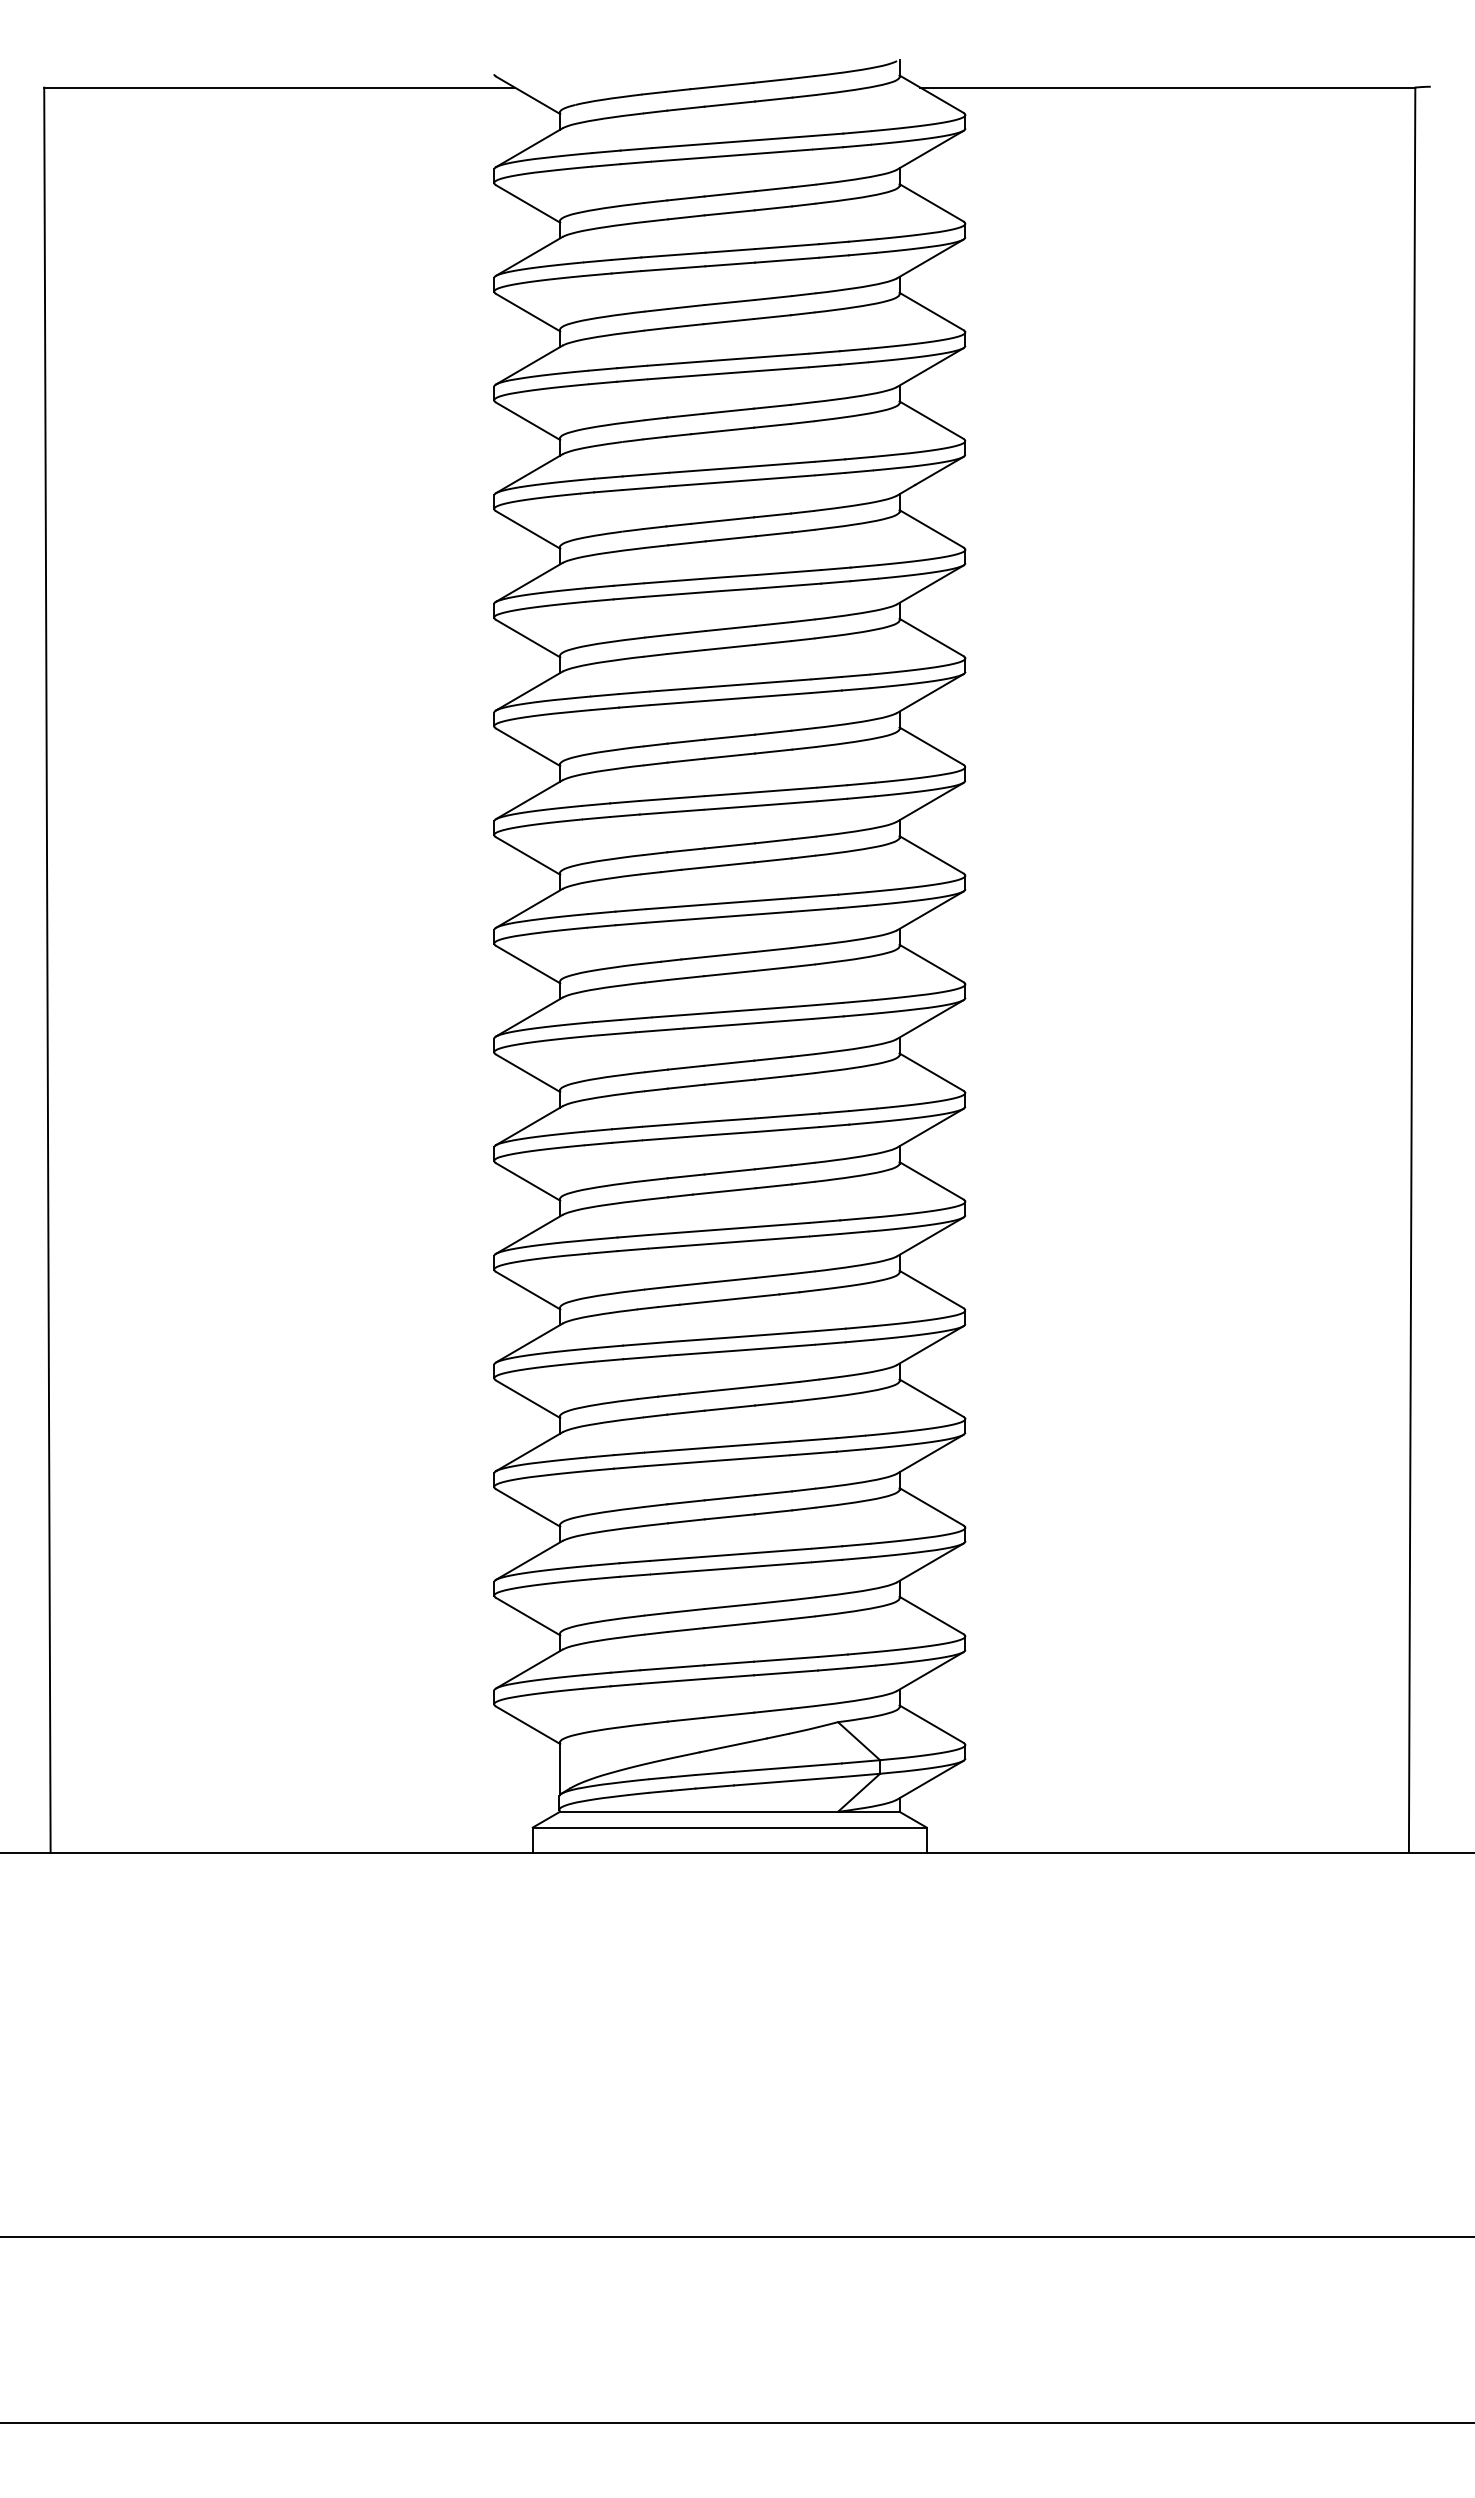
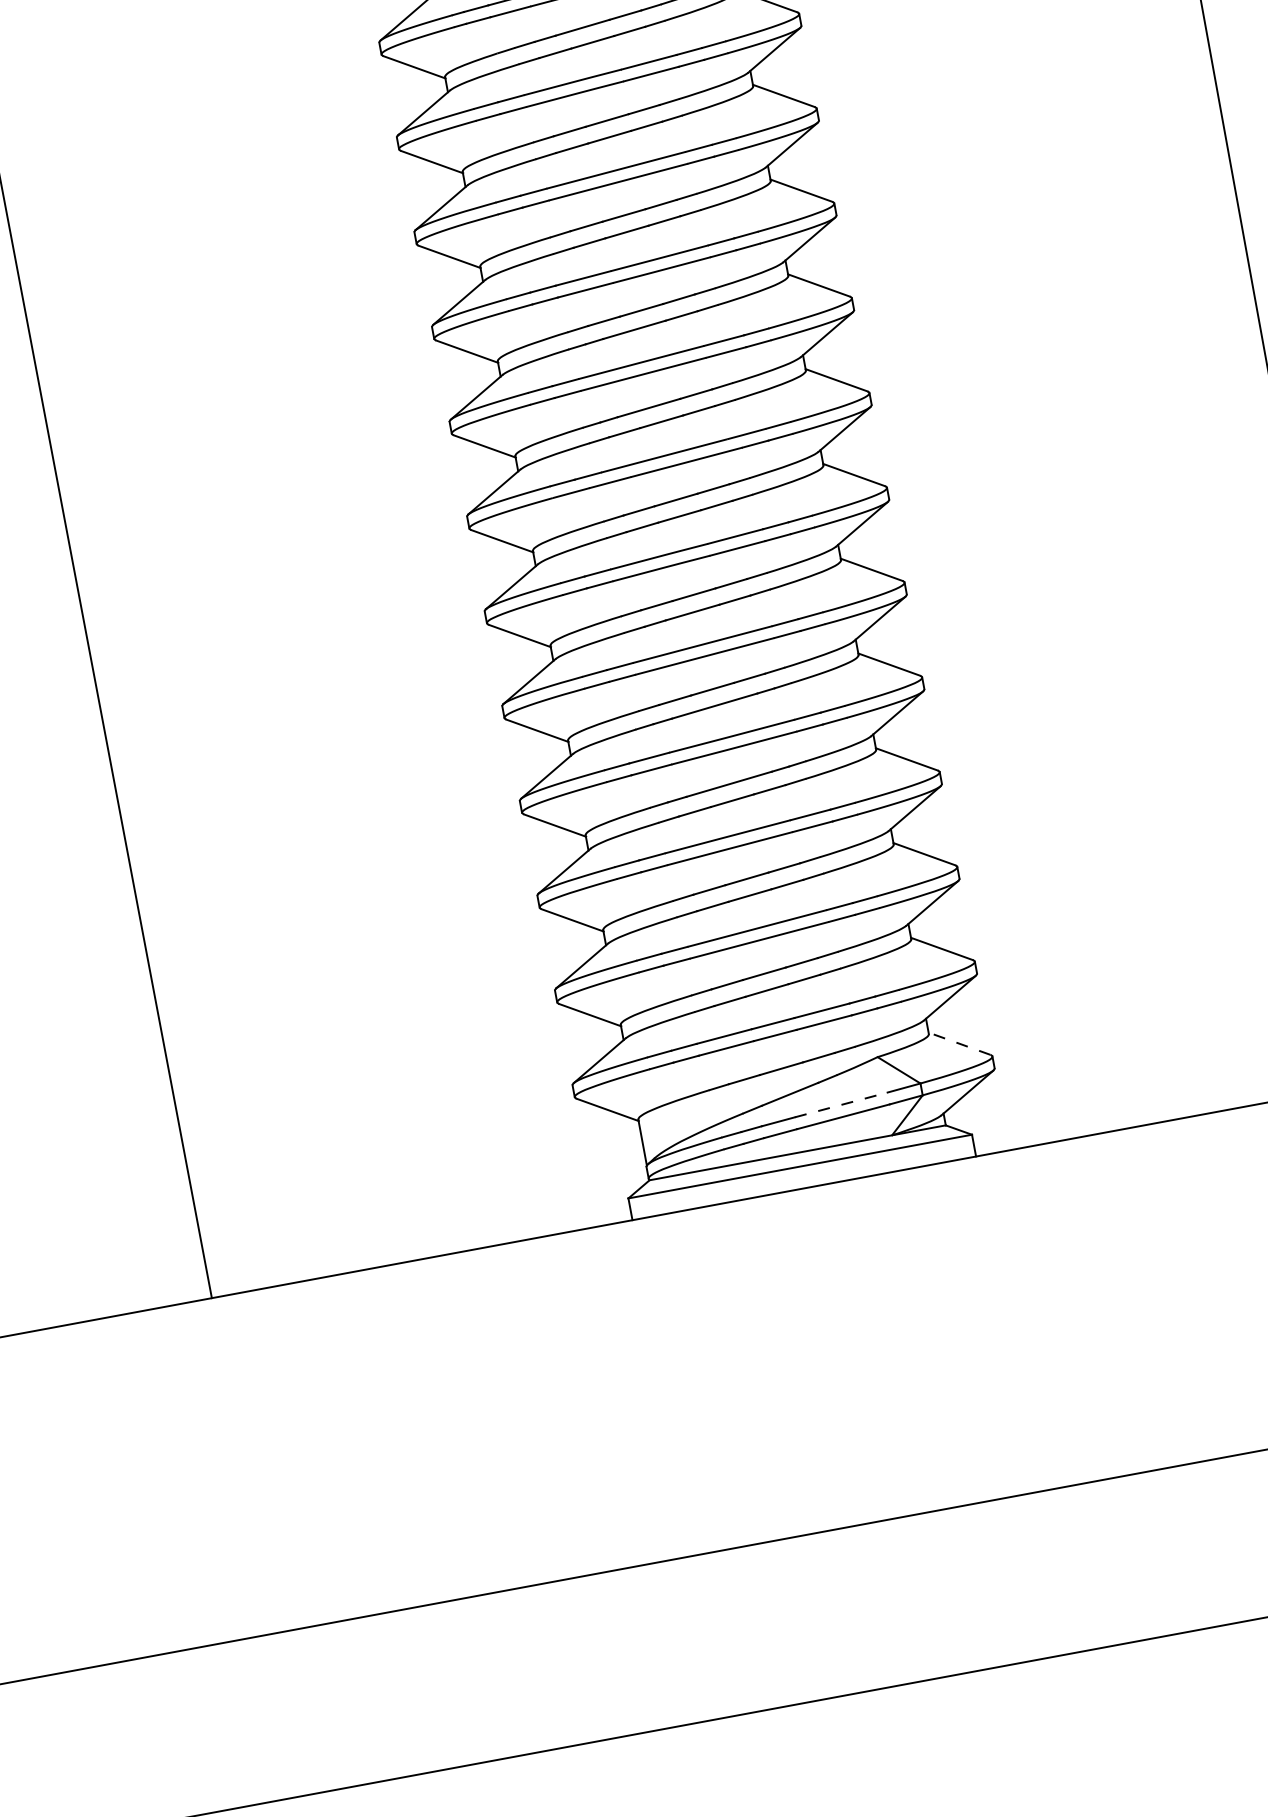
line: (931, 1723) -> (959, 1043), solid -> dashed
line: (788, 1767) -> (841, 1104), solid -> dashed

